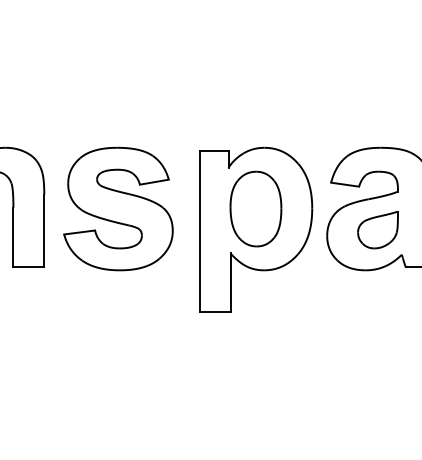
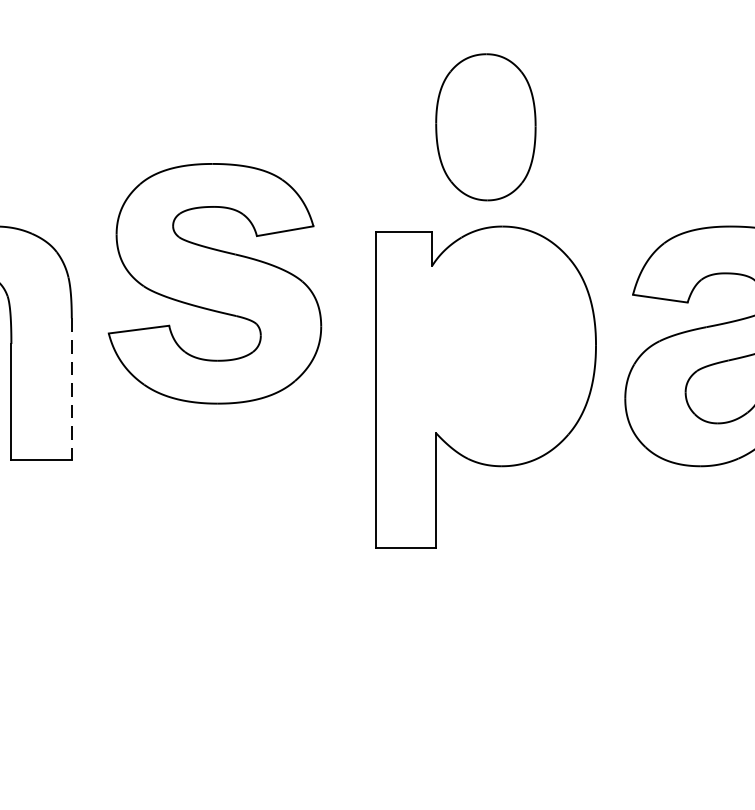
part: (118, 208) -> (215, 282), moved
part: (255, 208) -> (485, 126), moved
line: (44, 231) -> (72, 390), solid -> dashed

